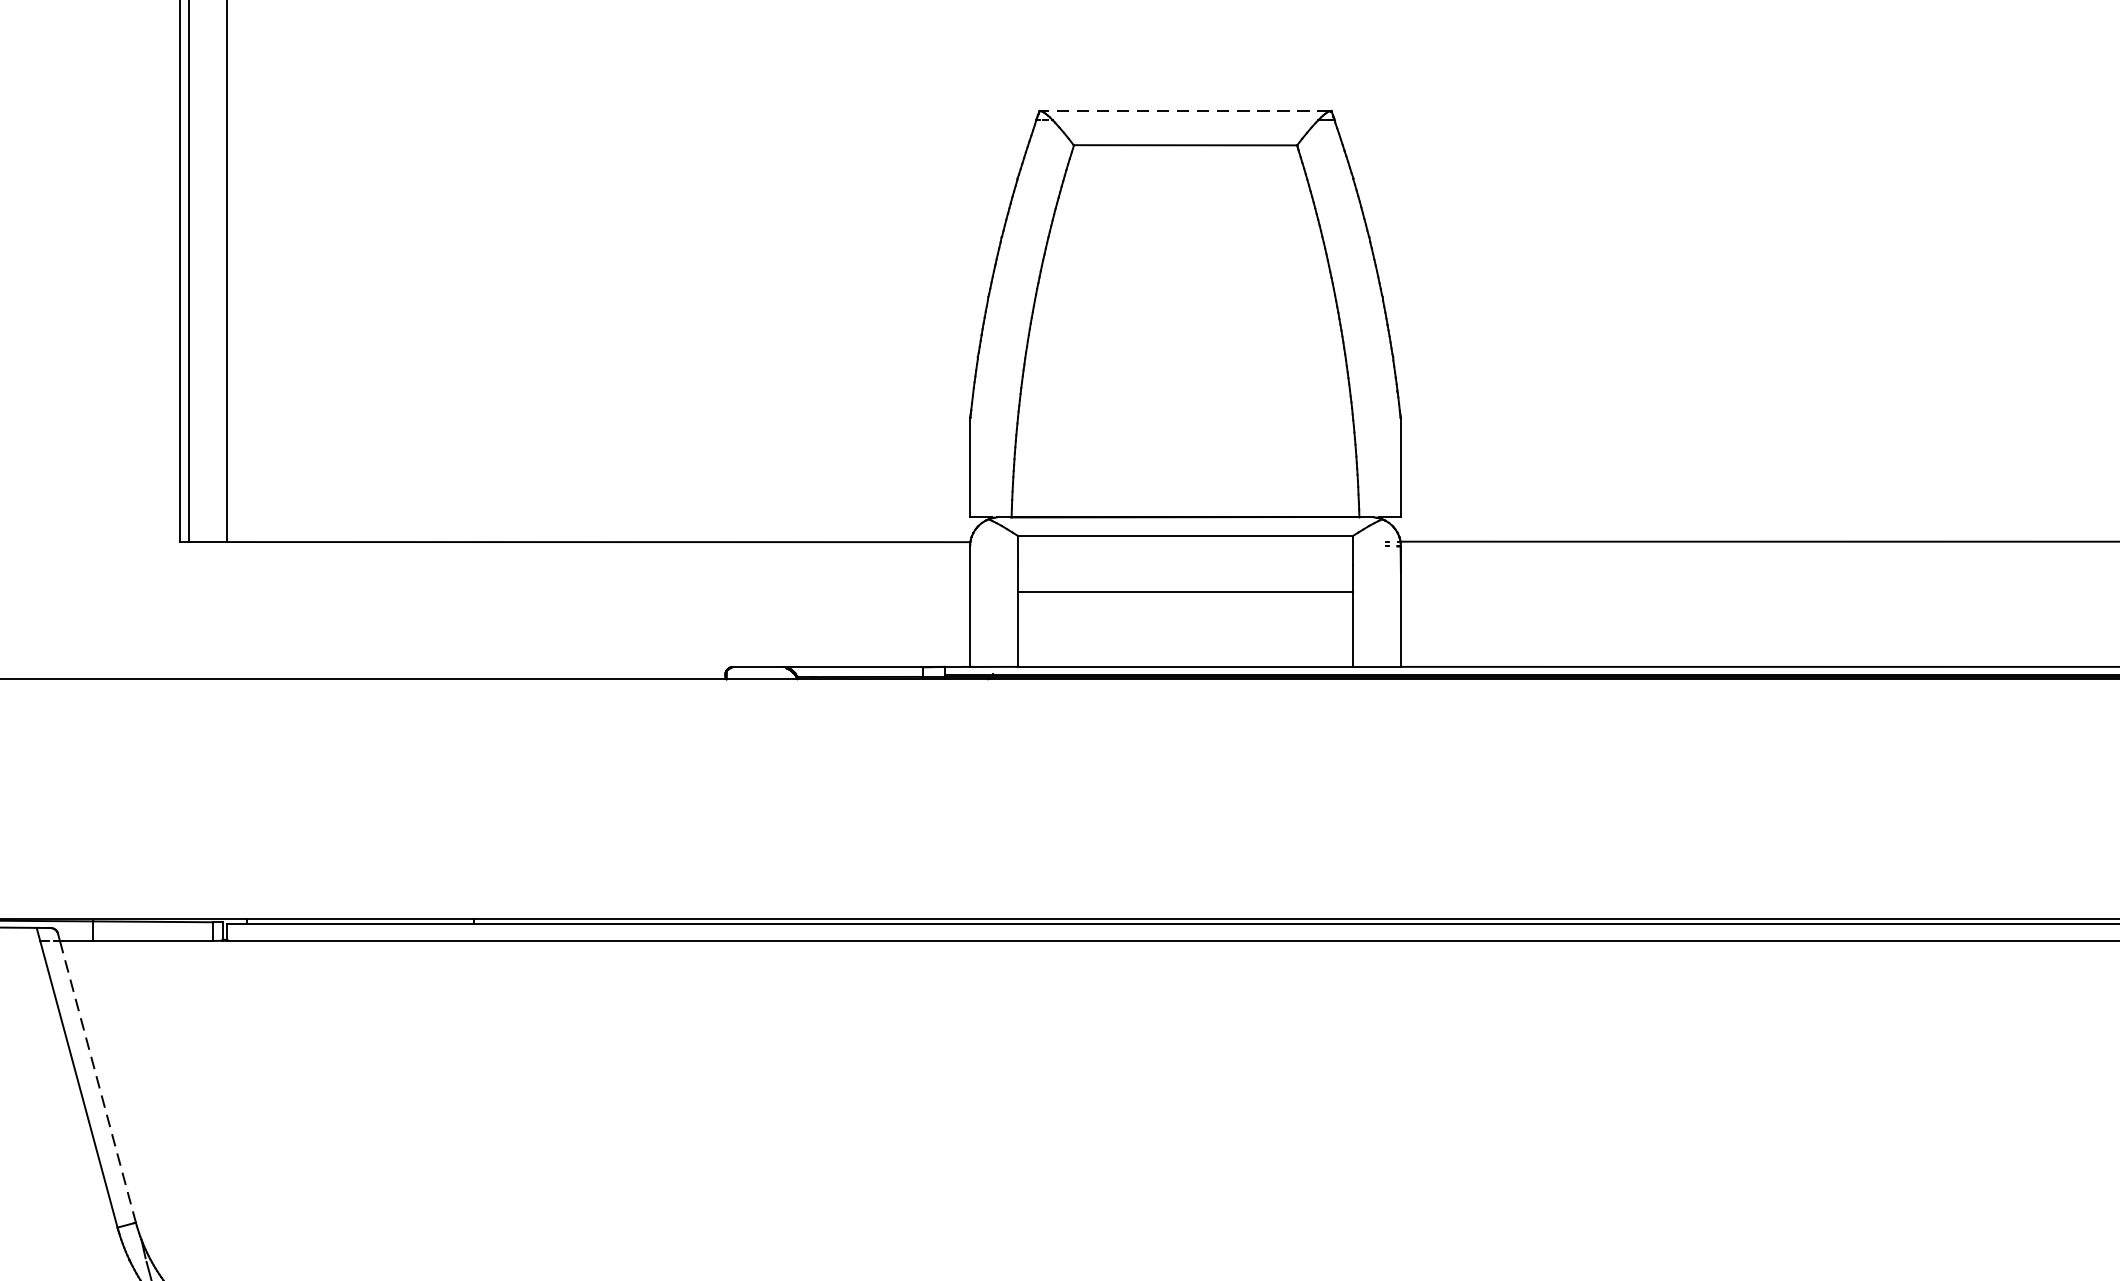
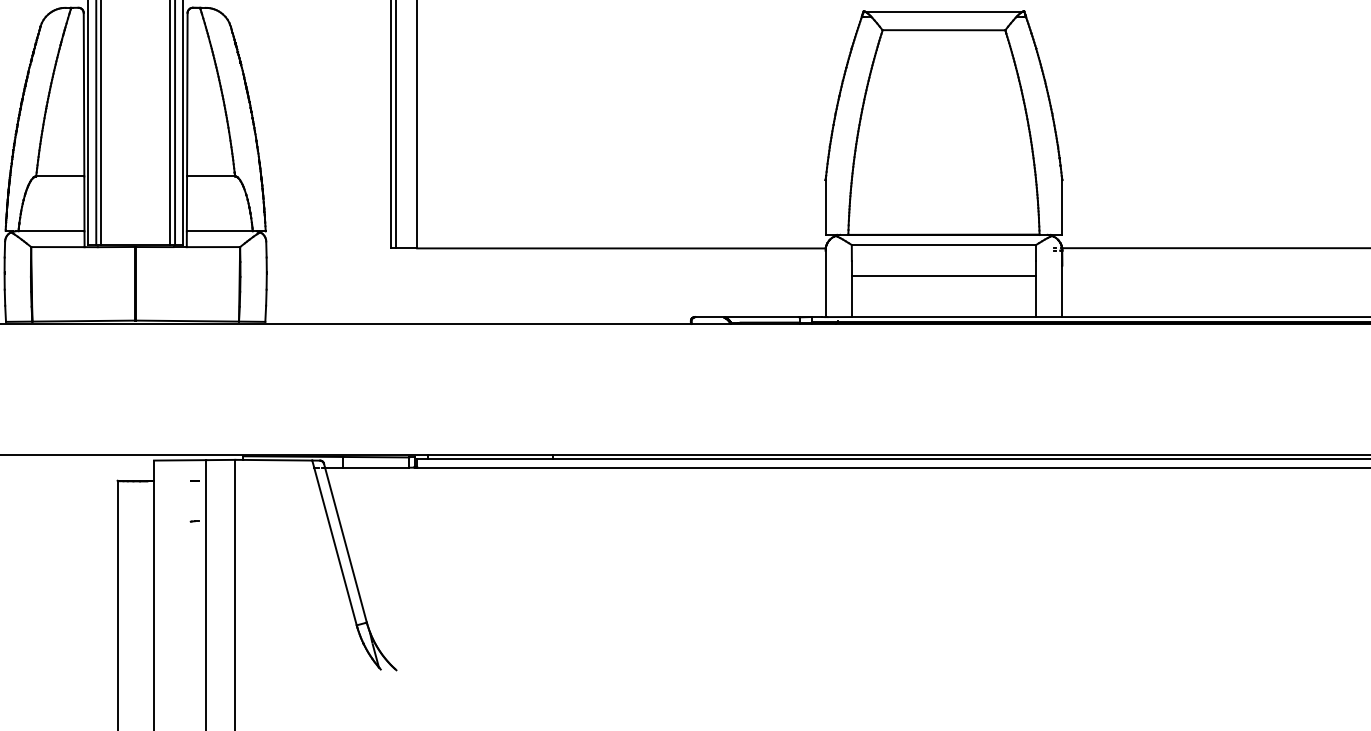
line: (1184, 111) -> (943, 11), dashed -> solid
line: (98, 1082) -> (346, 545), dashed -> solid

